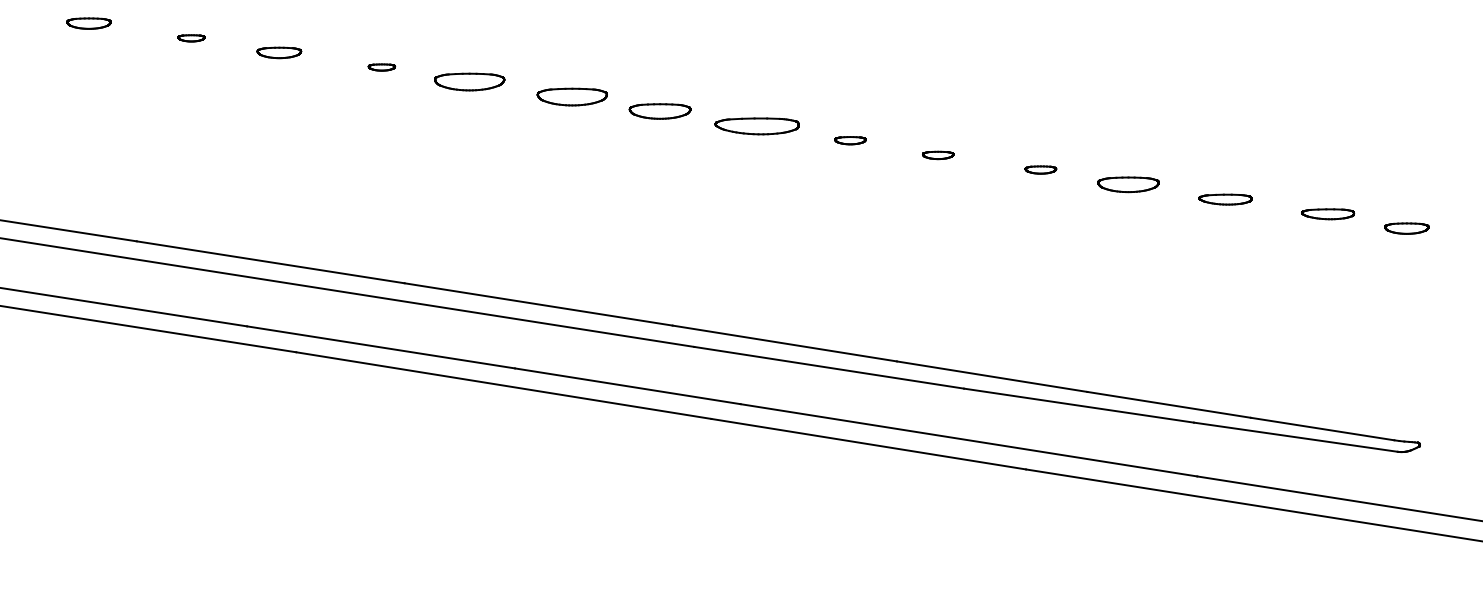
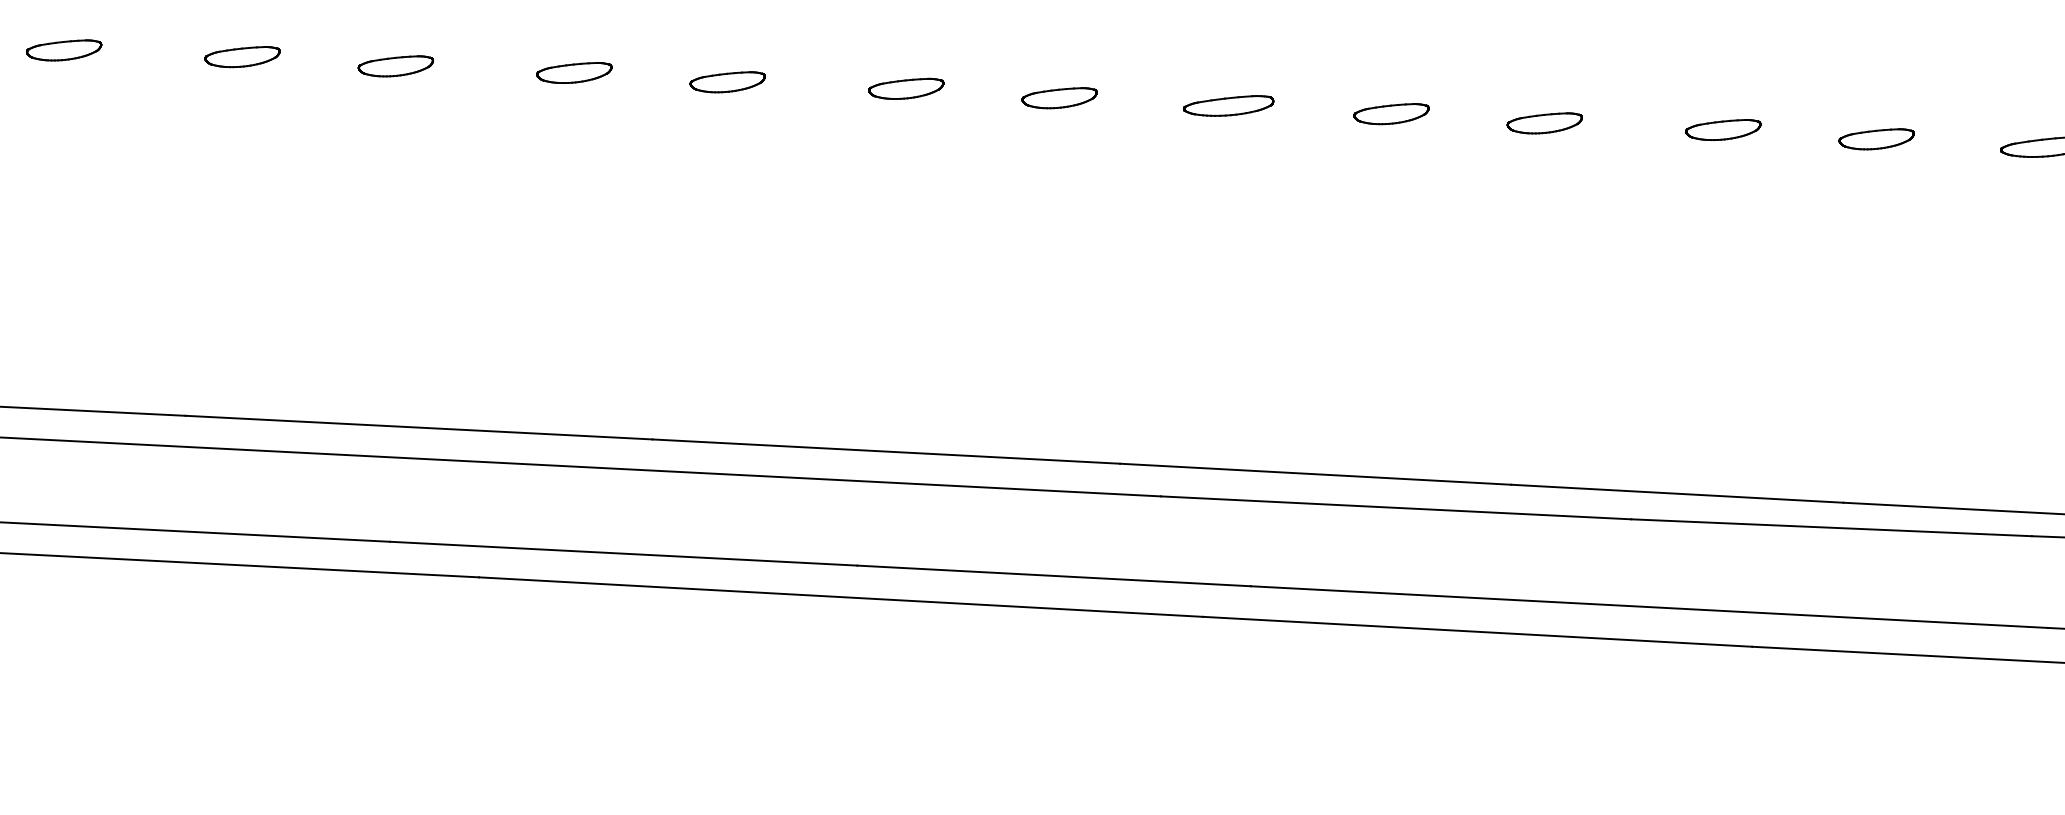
part: (191, 38) -> (242, 57), size x1.67
part: (381, 67) -> (573, 73), size x1.67
part: (469, 82) -> (727, 83), size x0.62
part: (571, 96) -> (905, 88), size x0.62
part: (659, 111) -> (1058, 98), size x0.71
part: (756, 126) -> (1227, 107), size x0.62
part: (850, 140) -> (1391, 114), size x1.43
part: (937, 155) -> (1543, 124), size x1.43
part: (1040, 169) -> (1722, 129), size x1.43
part: (1128, 184) -> (1876, 139), size x0.71

